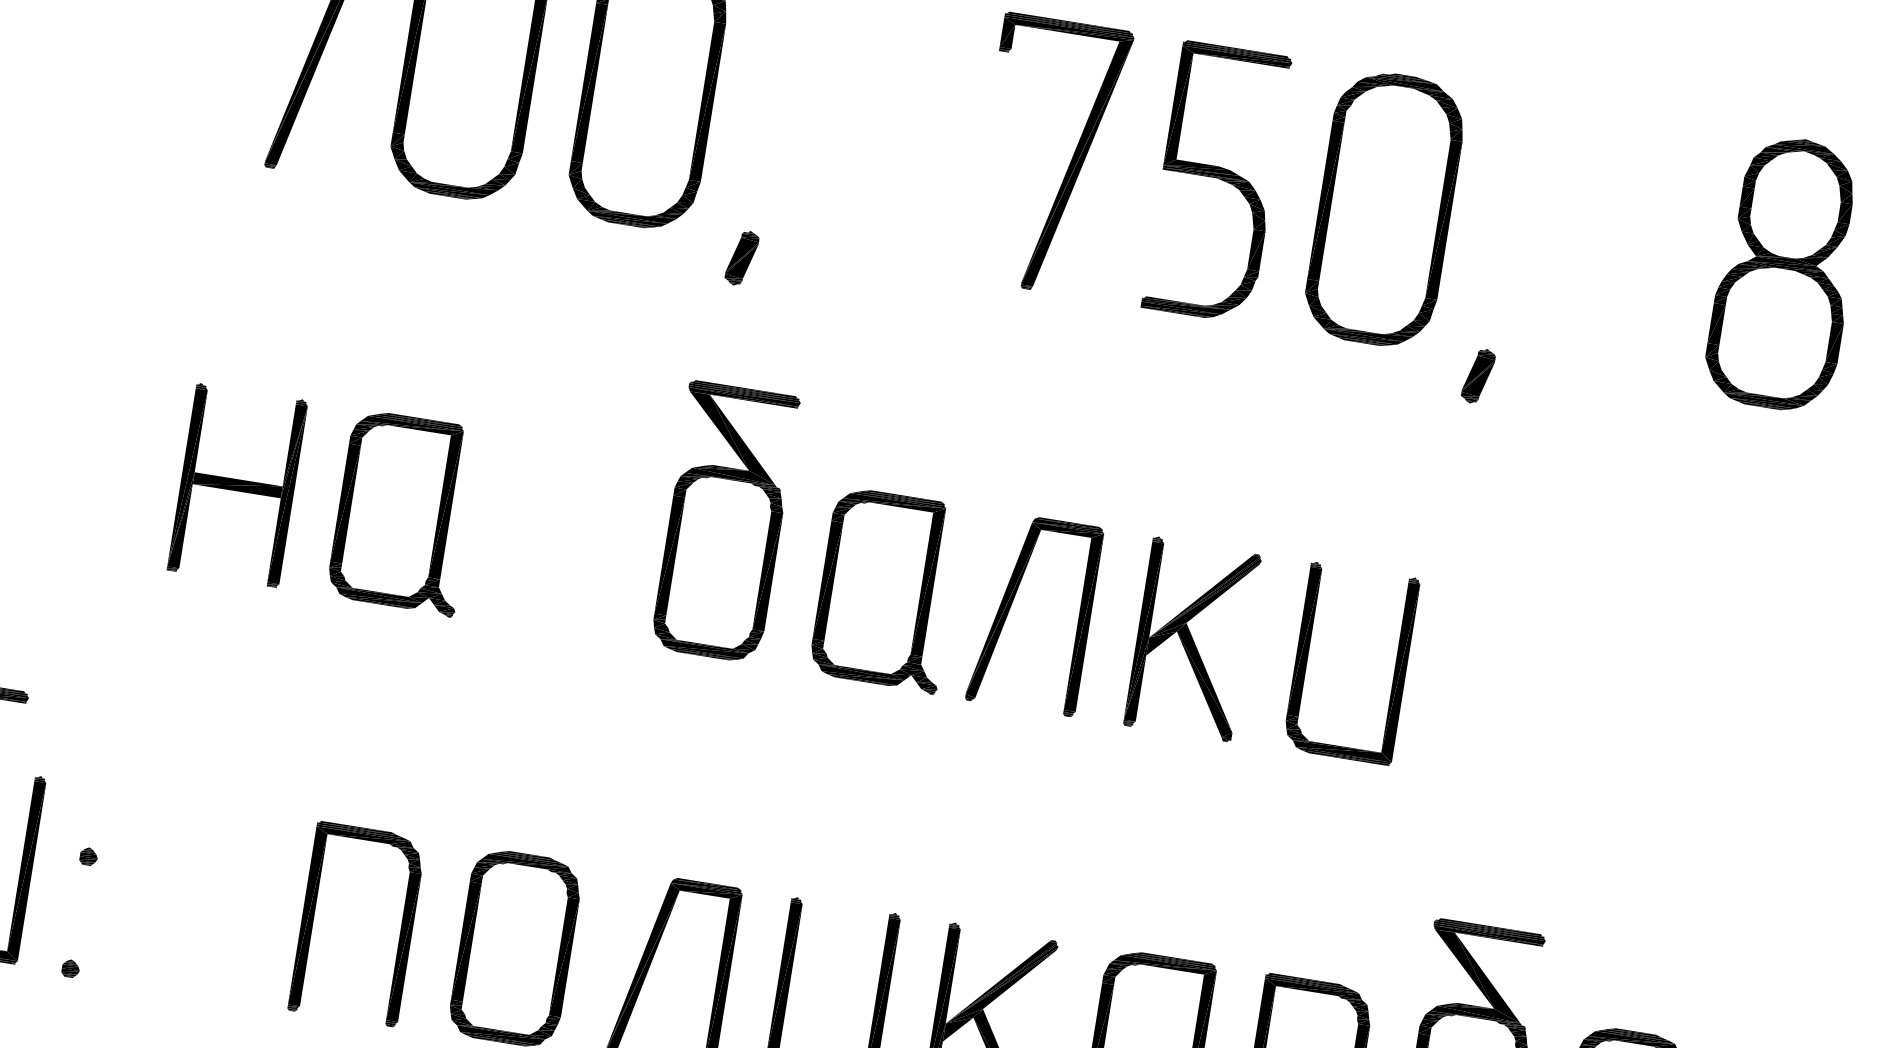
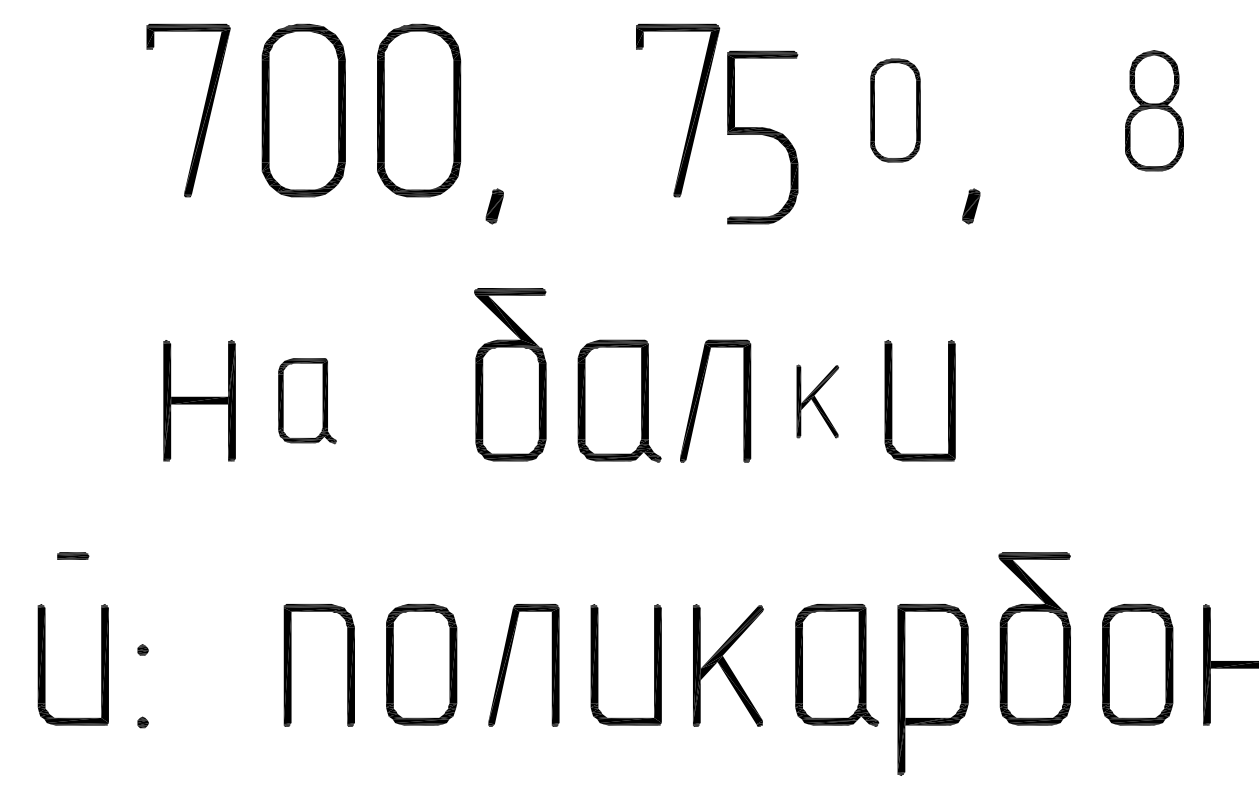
part: (1216, 182) -> (762, 137), moved
part: (1384, 209) -> (895, 110), size x0.6
part: (1785, 273) -> (1154, 110), size x0.7
part: (404, 511) -> (307, 400), size x0.7
part: (1192, 639) -> (817, 401), size x0.6

